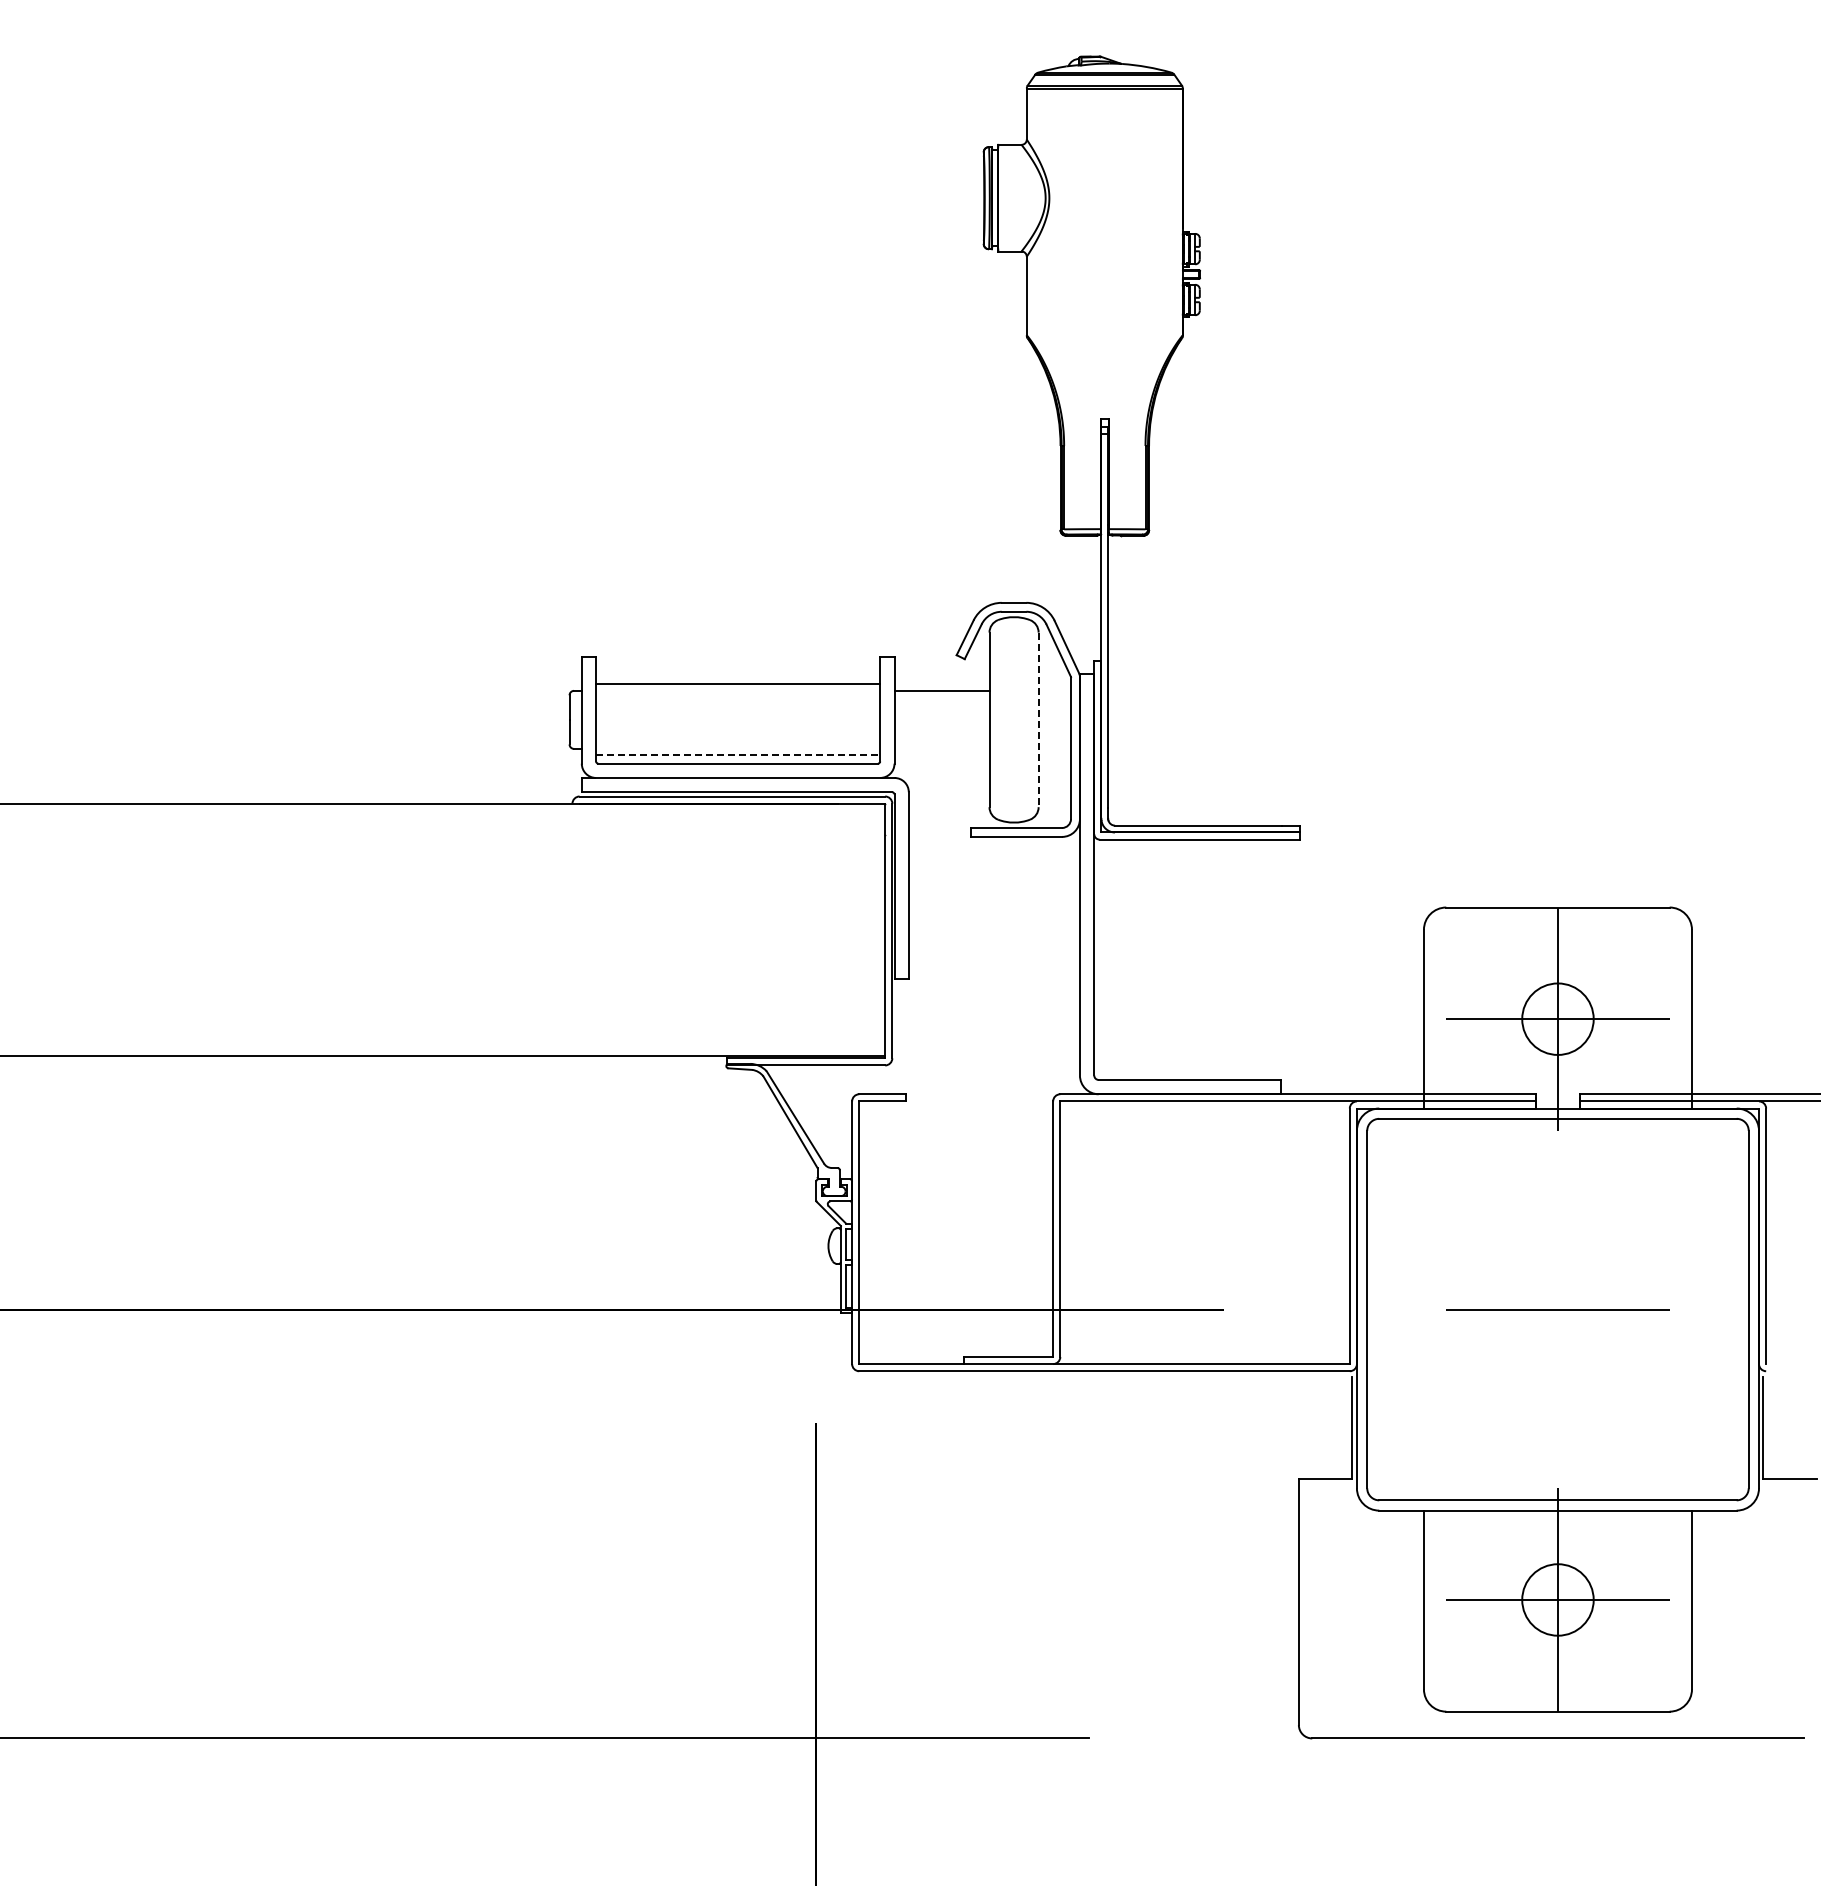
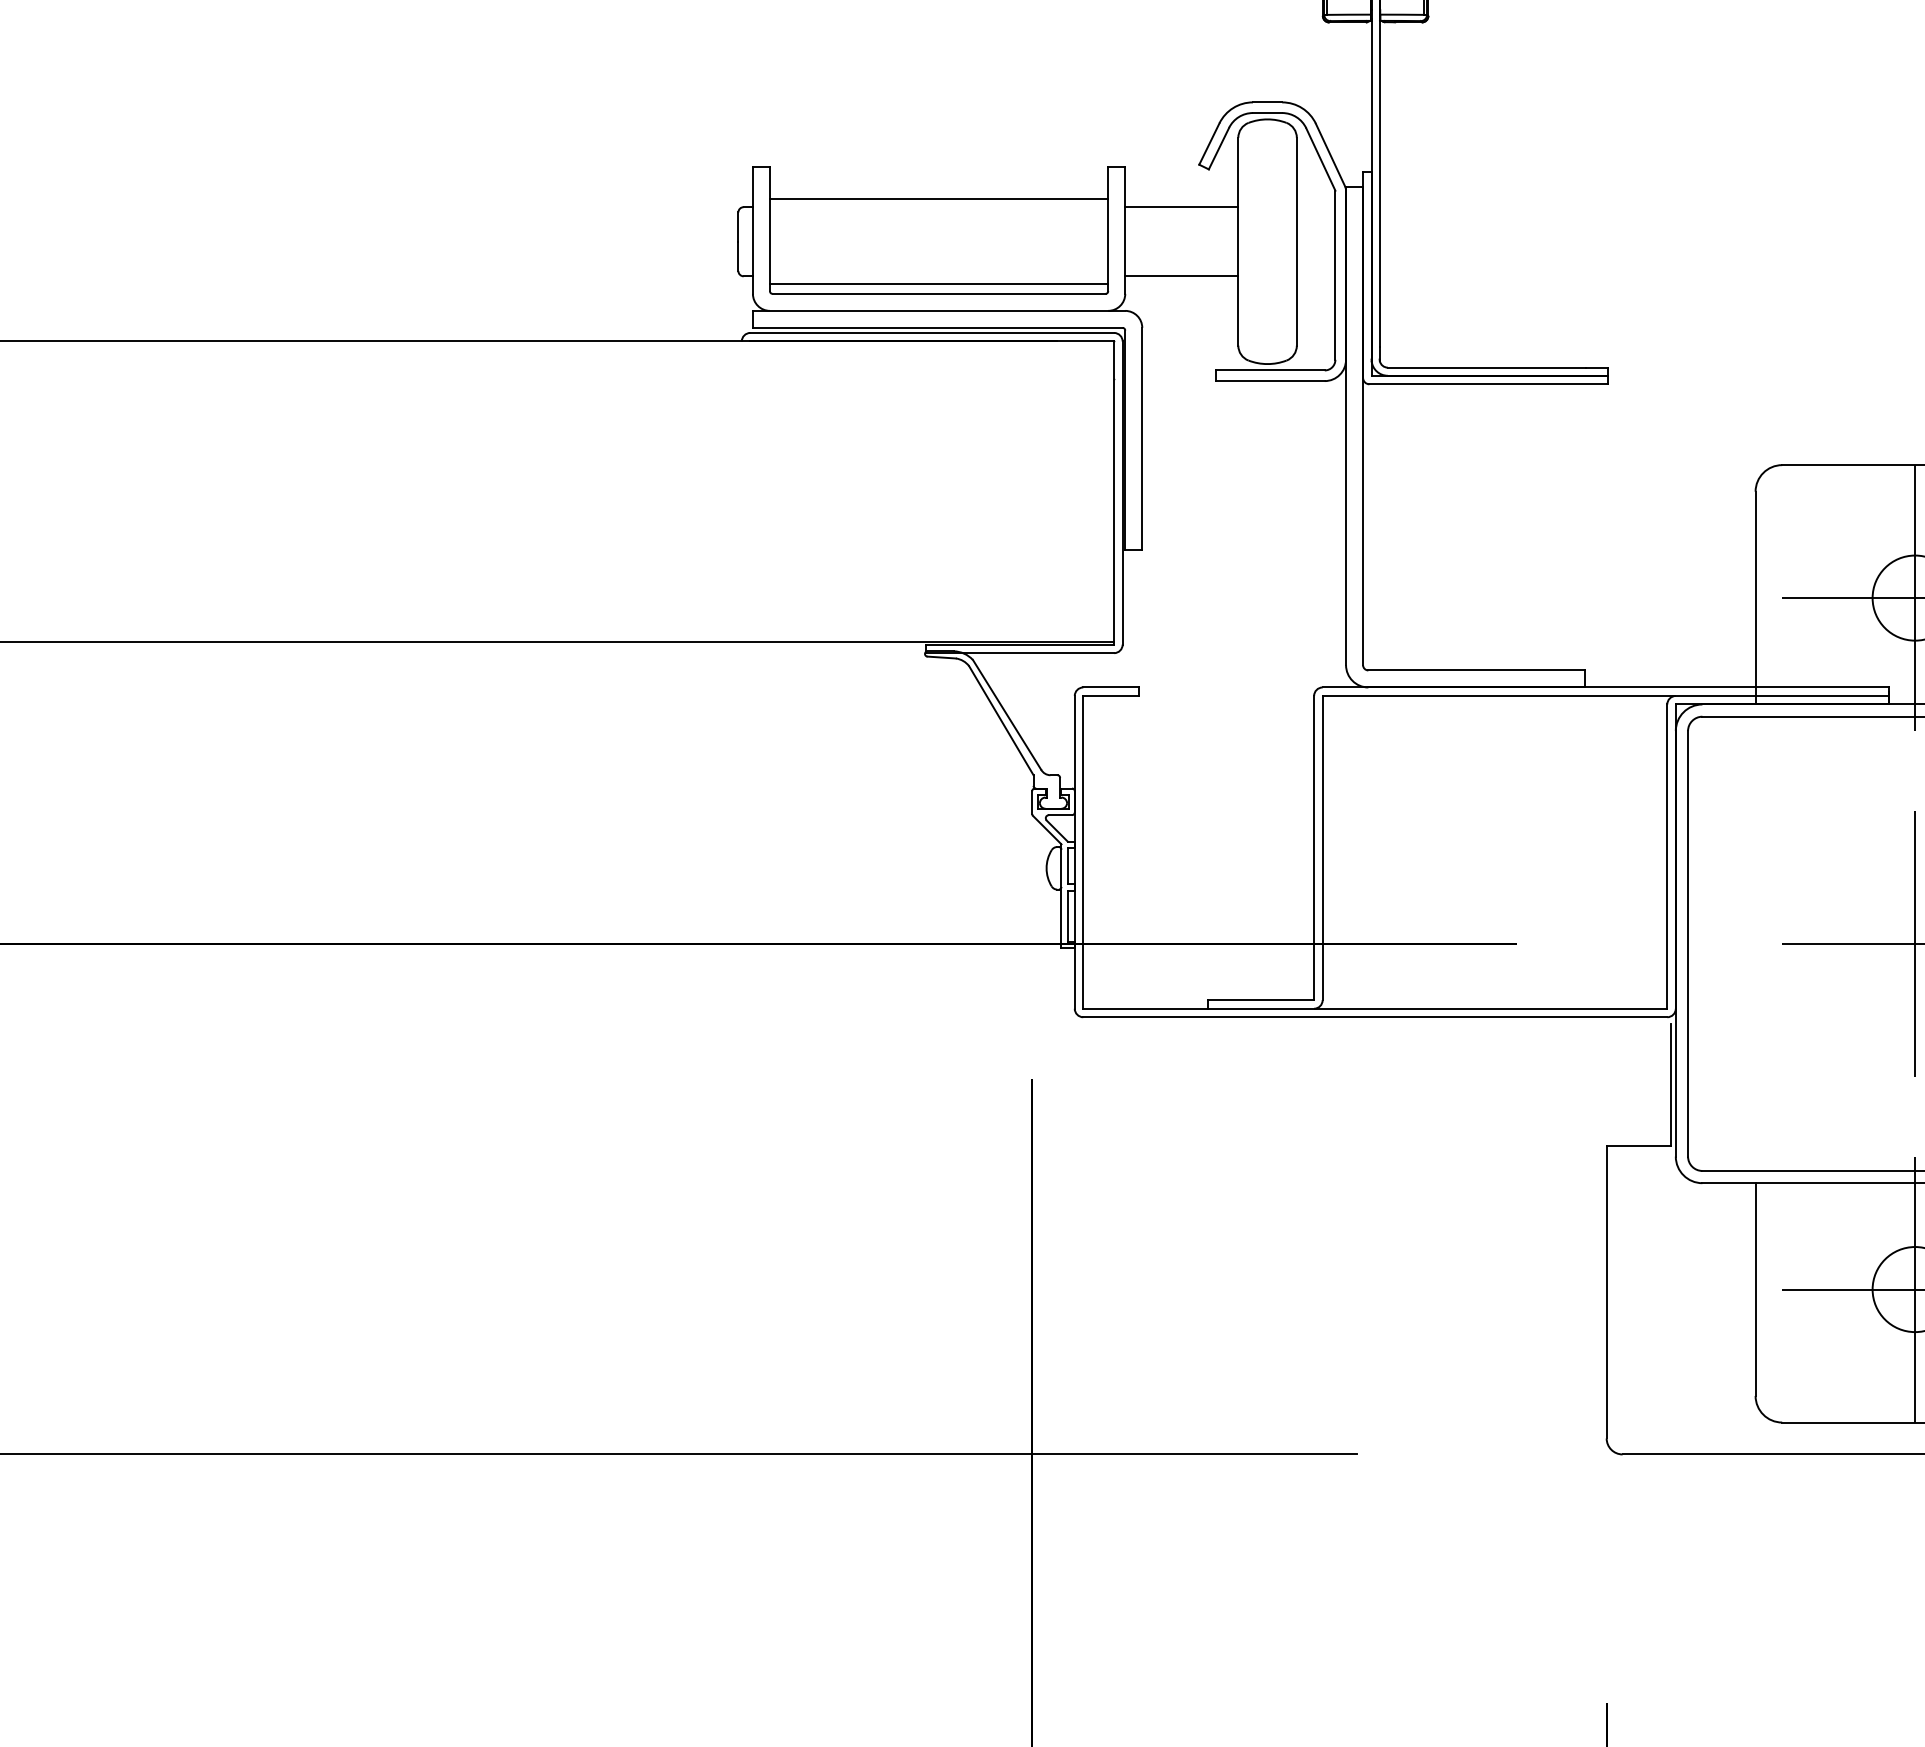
line: (1038, 720) -> (1296, 242), dashed -> solid
line: (941, 748) -> (1181, 275), added
line: (738, 755) -> (939, 284), dashed -> solid
line: (1557, 1309) -> (1914, 943), added

